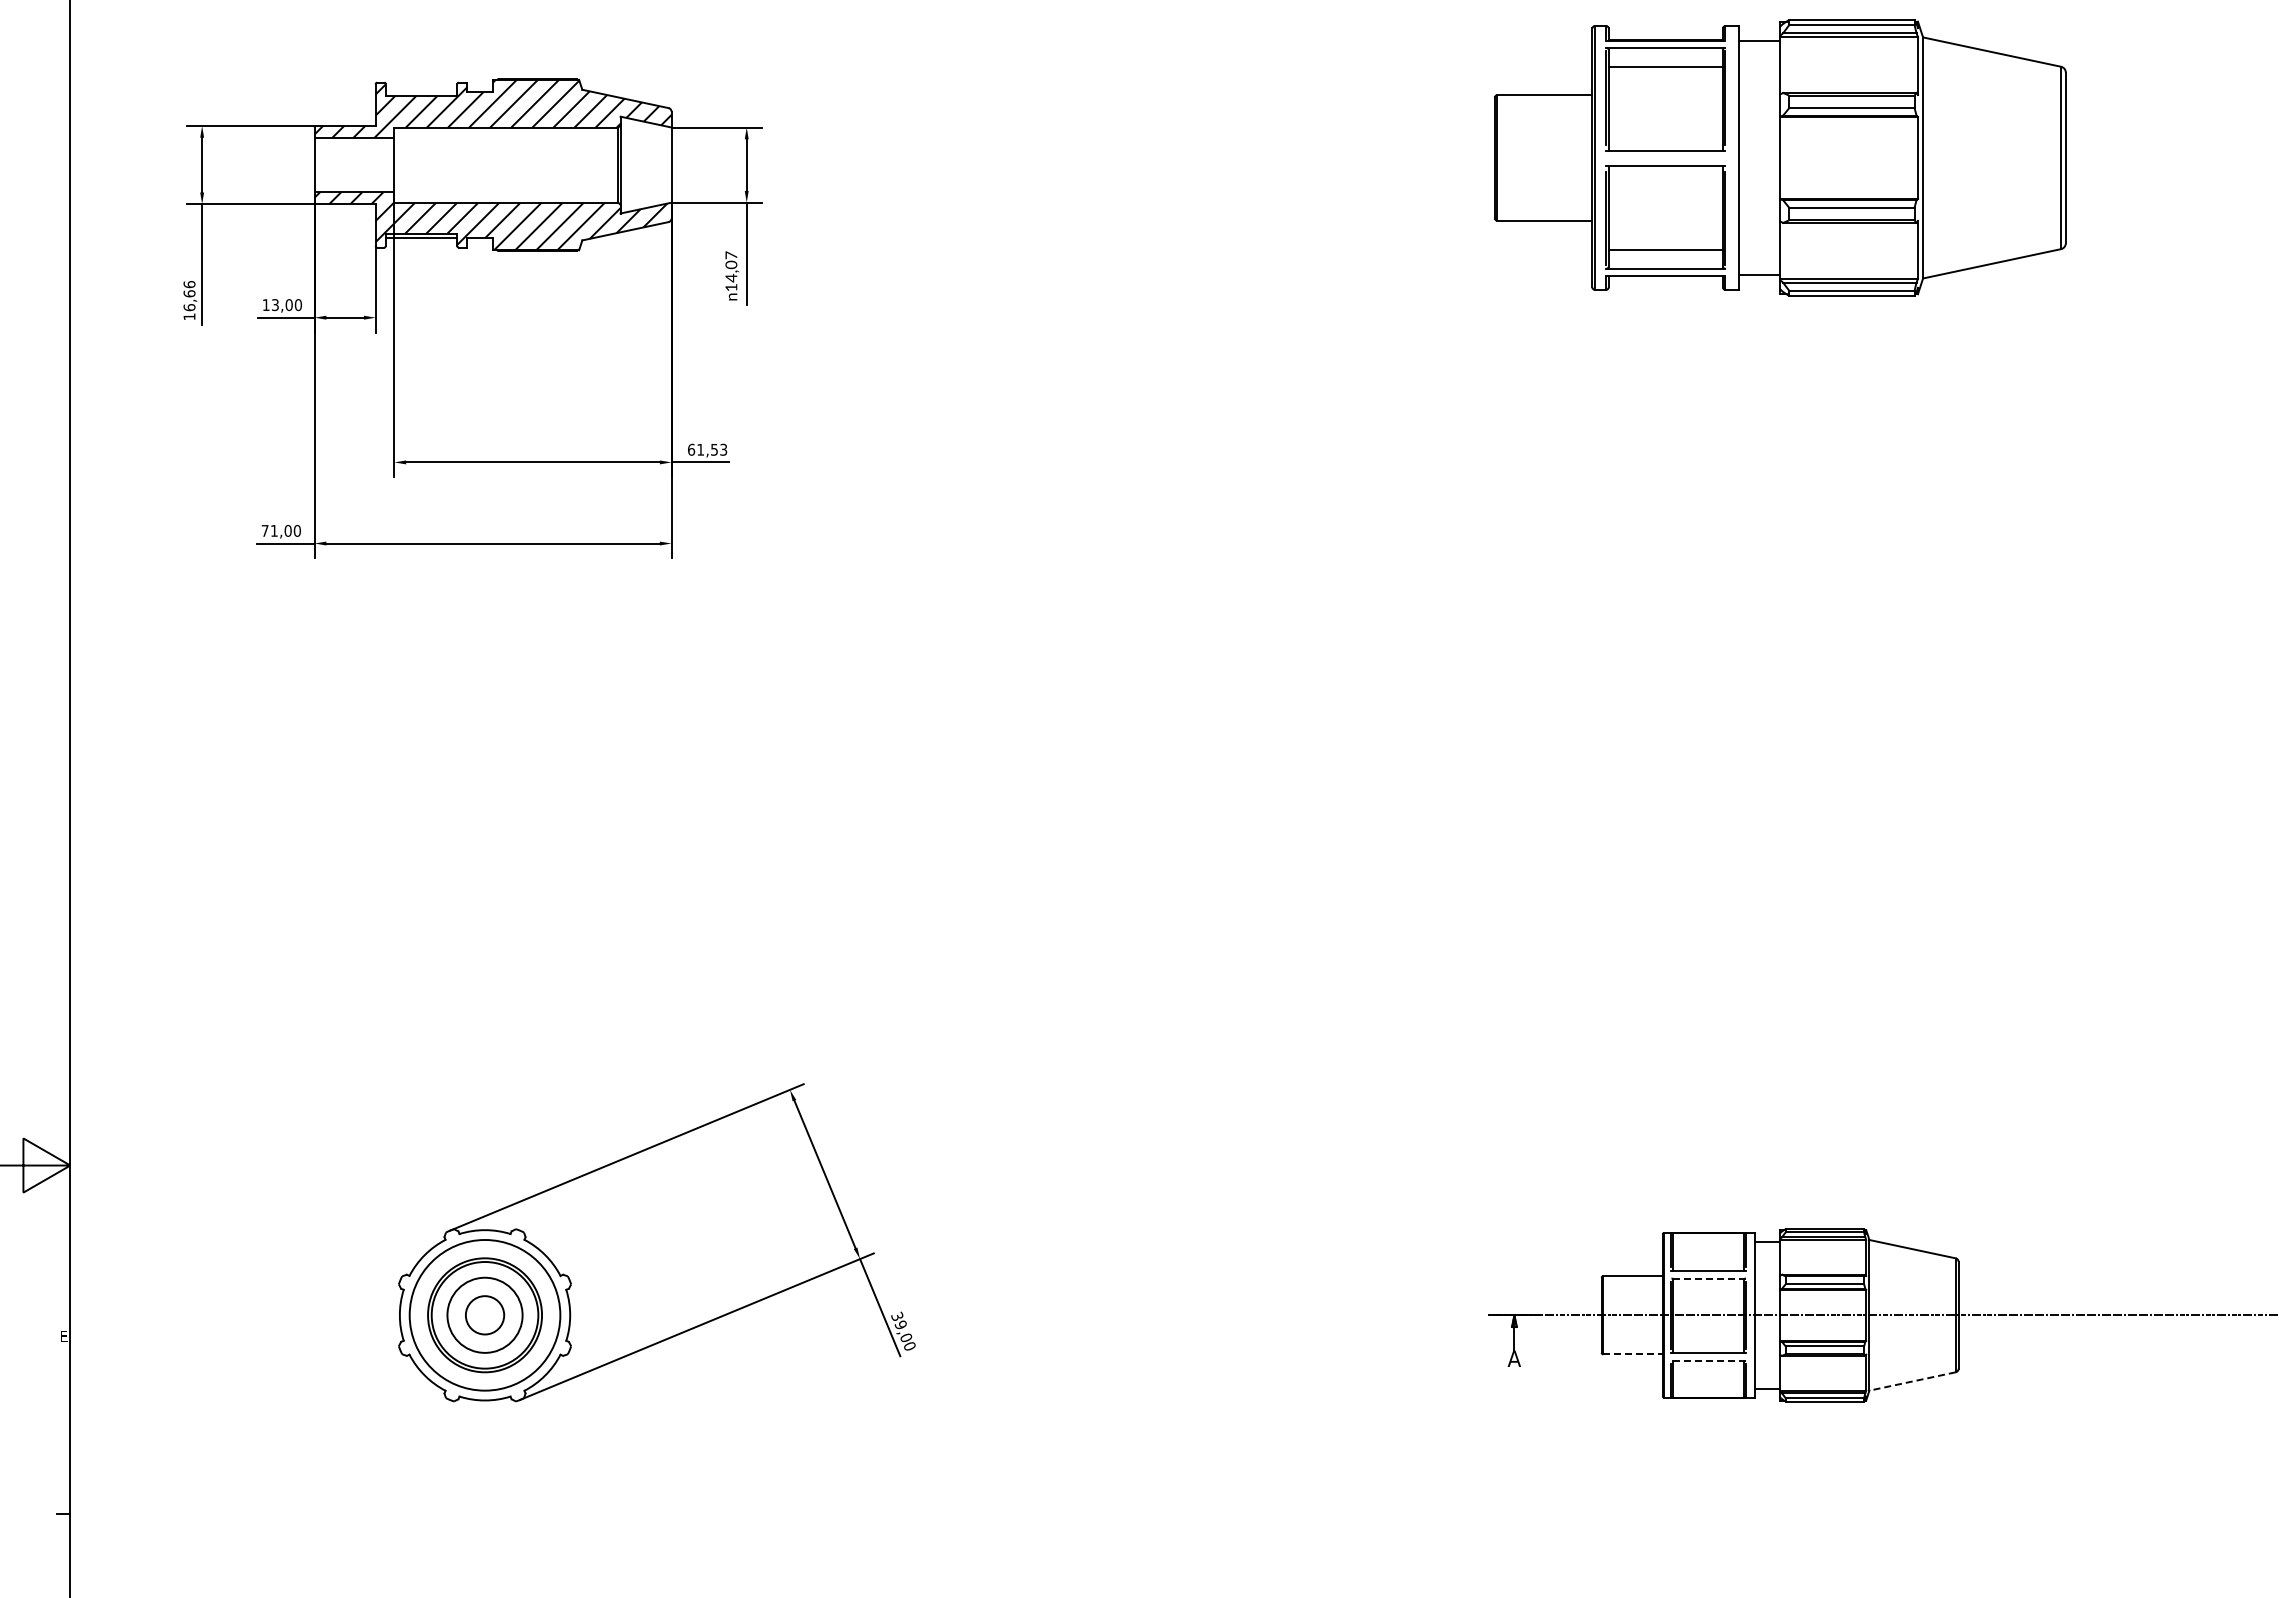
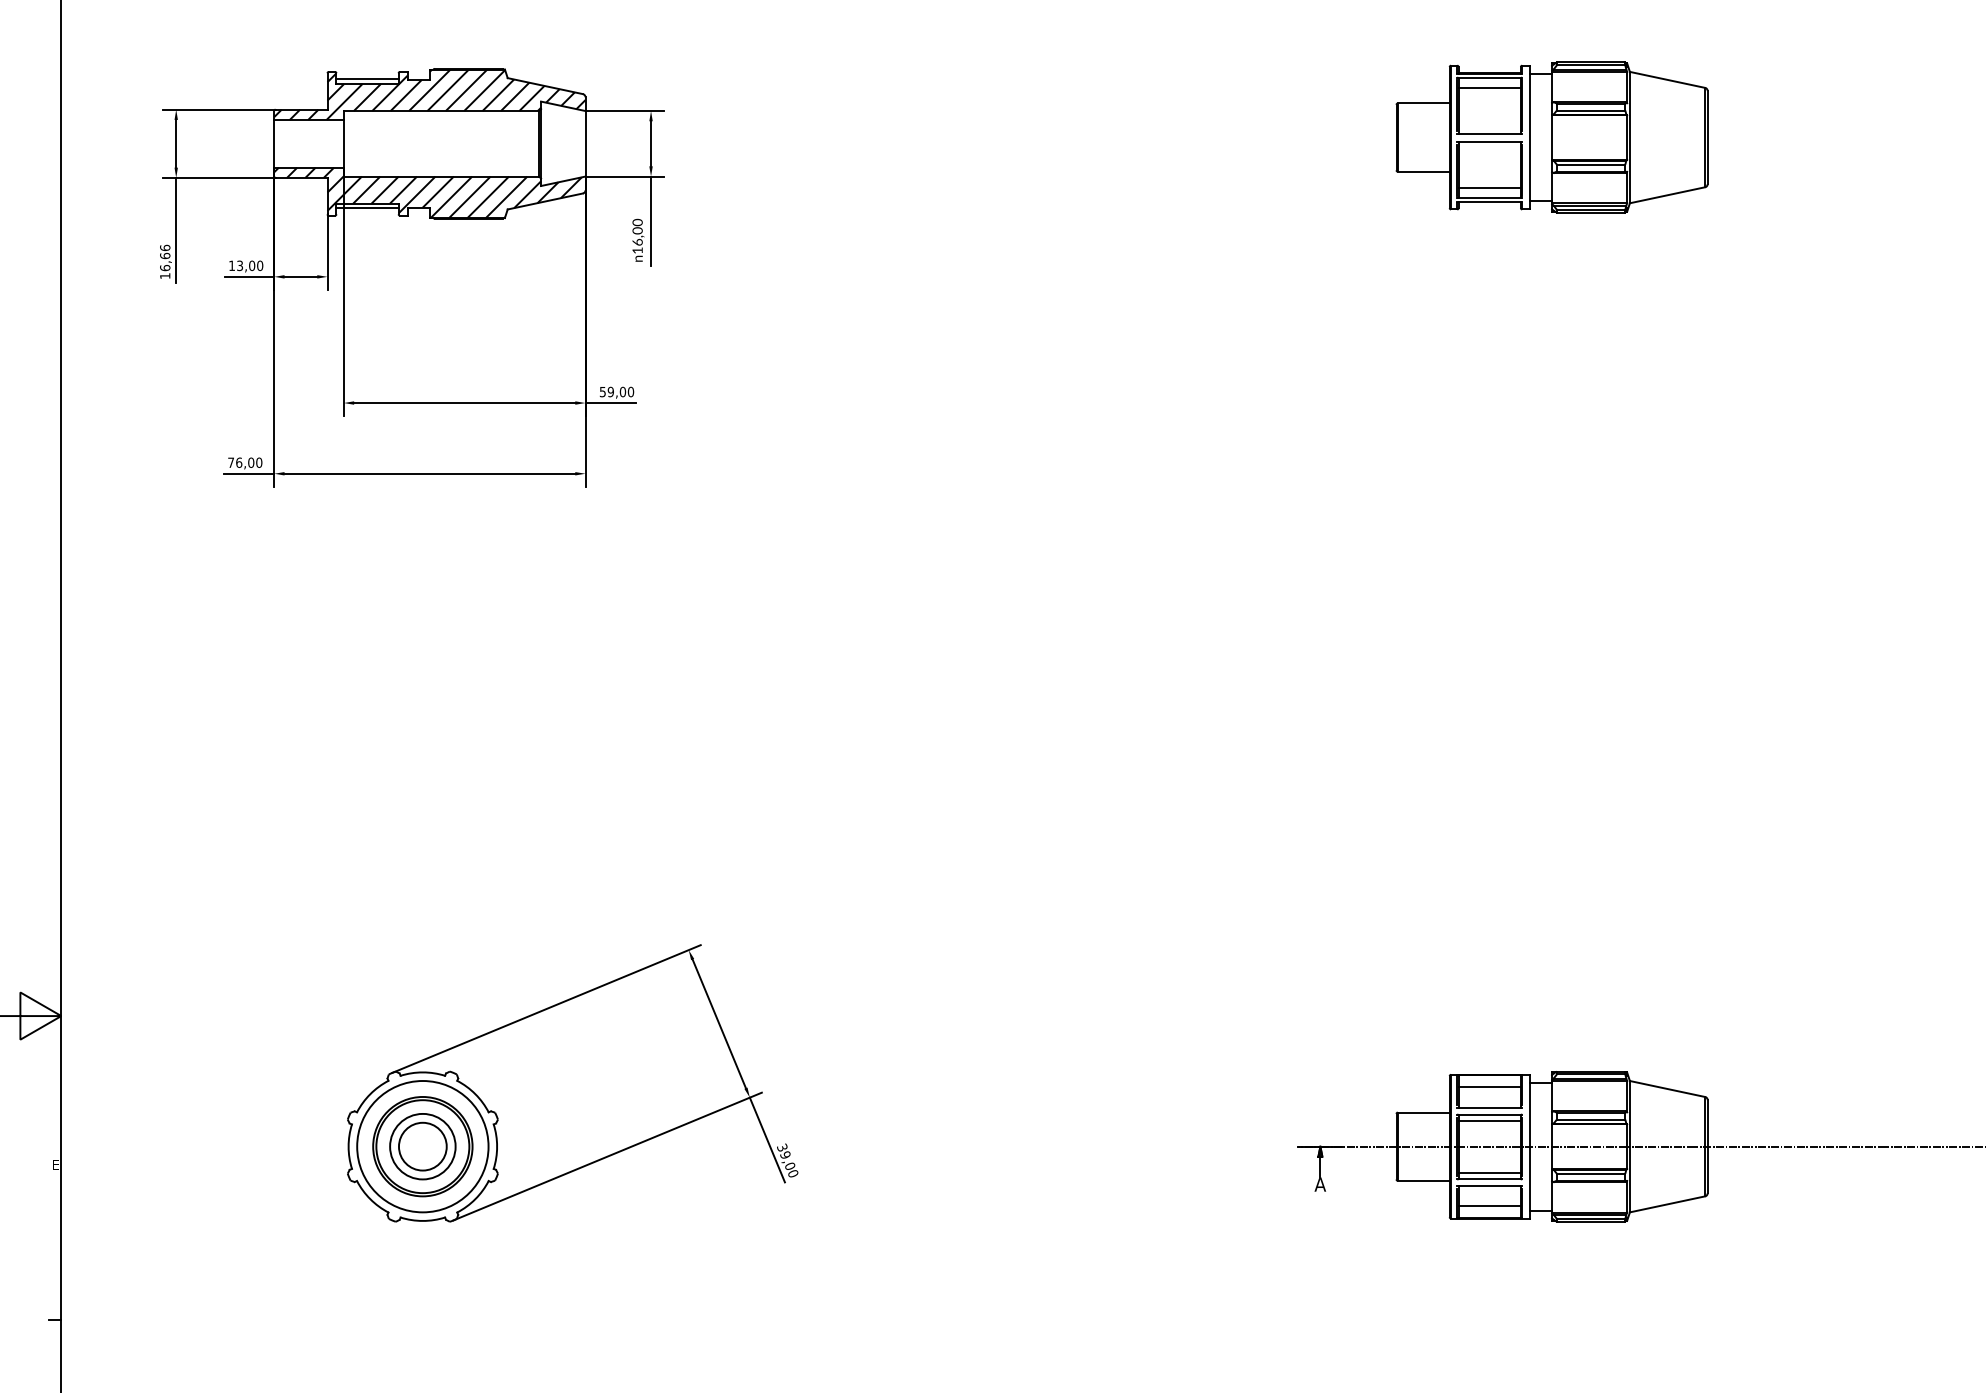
line: (421, 91) -> (367, 79), added
part: (1779, 157) -> (1551, 137), size x0.62
text: (731, 266) -> (637, 232), 14,07 -> 16,00
text: (707, 449) -> (616, 391), 61,53 -> 59,00
text: (273, 530) -> (238, 462), 71,00 -> 76,00
line: (1708, 1246) -> (1489, 1086), added
line: (1708, 1278) -> (1489, 1114), dashed -> solid
line: (1708, 1285) -> (1489, 1120), added
circle: (484, 1314) -> (422, 1145), size x1.43
line: (1708, 1346) -> (1489, 1173), added
line: (1632, 1354) -> (1423, 1180), dashed -> solid
line: (1708, 1360) -> (1489, 1186), dashed -> solid
line: (1912, 1381) -> (1667, 1204), dashed -> solid
line: (1708, 1383) -> (1489, 1206), added

